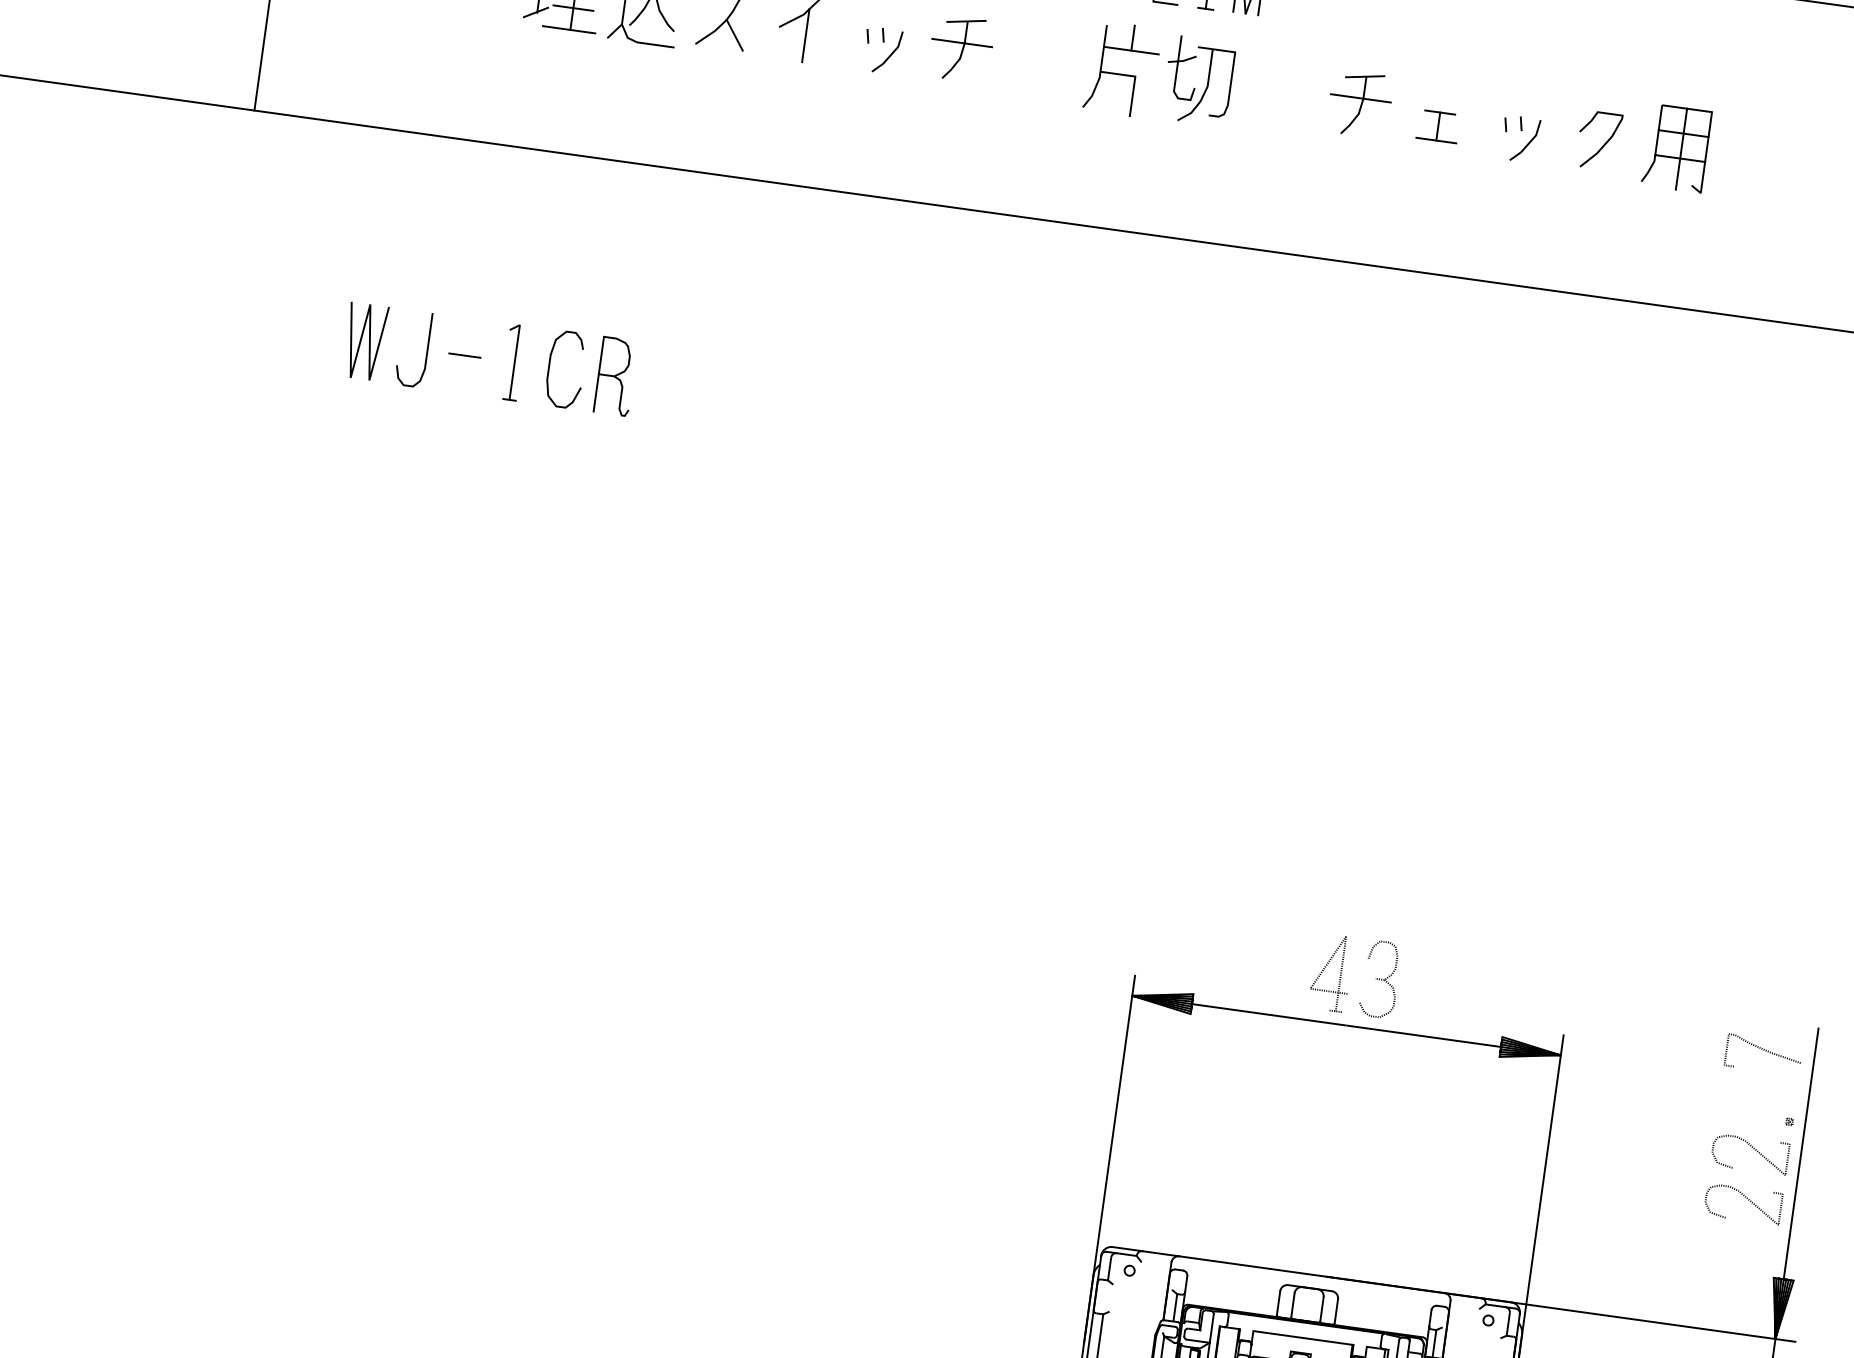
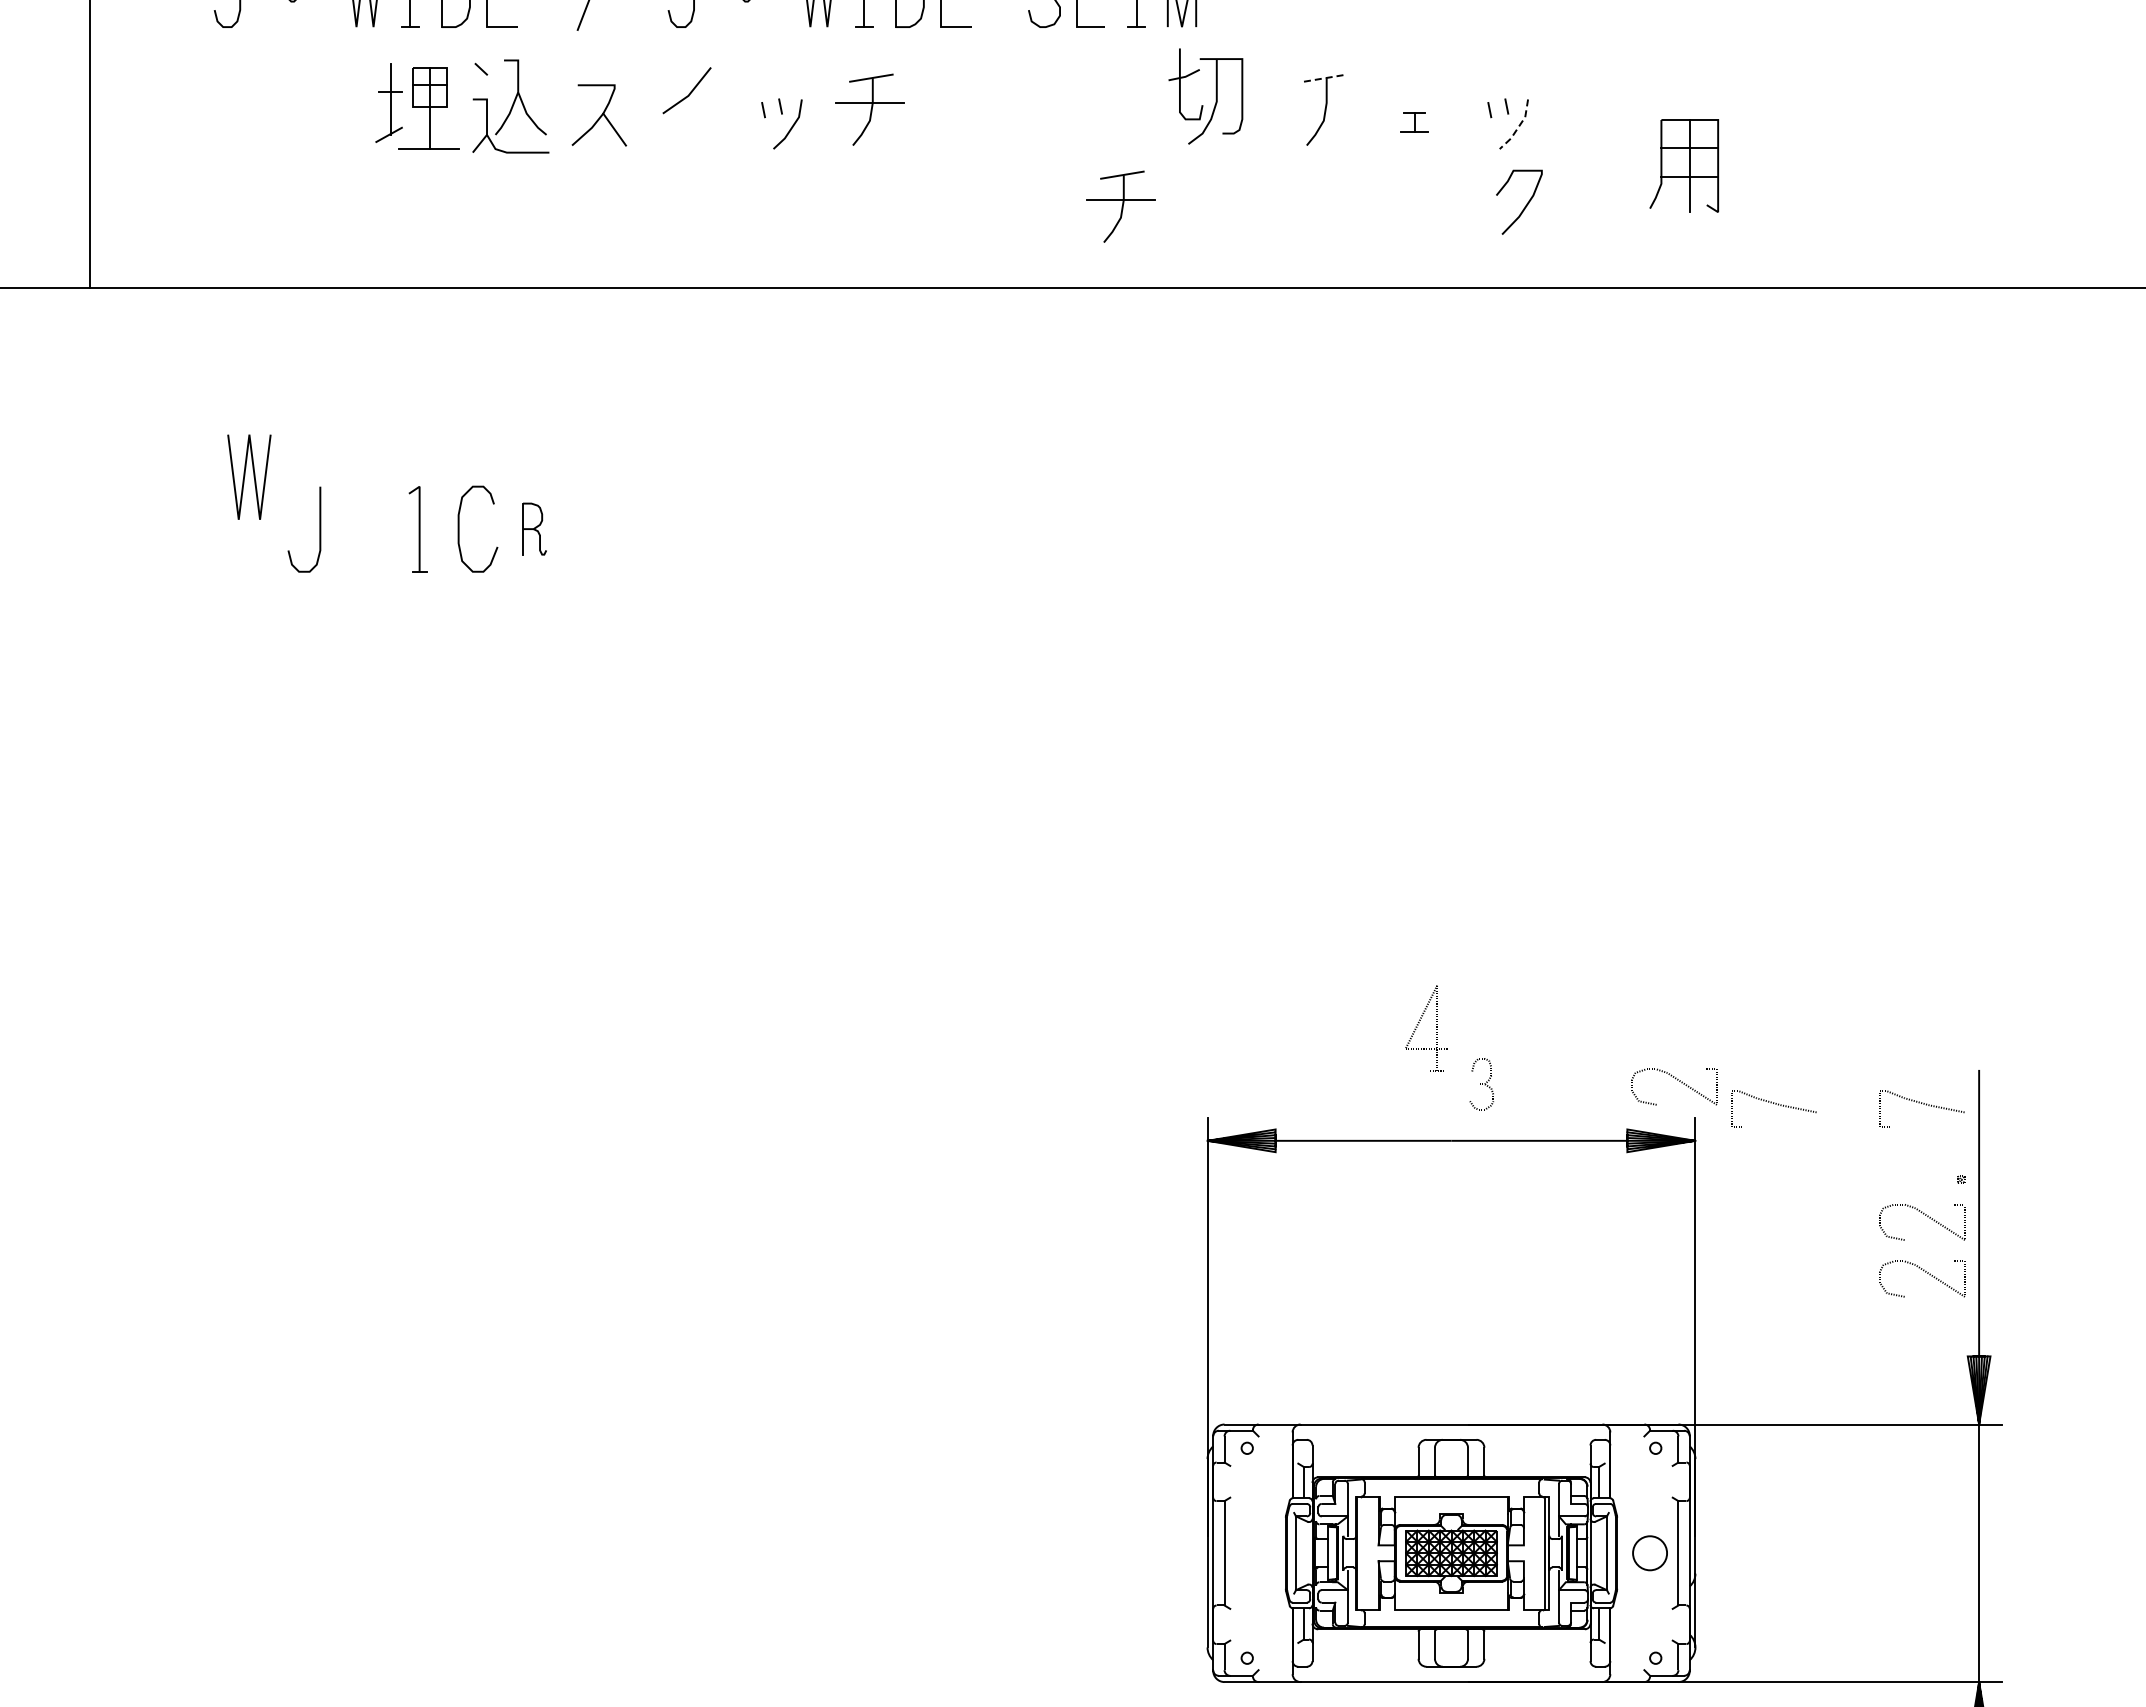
line: (572, 8) -> (429, 124), removed
line: (806, 35) -> (694, 118), removed
part: (1122, 69) -> (1052, 107), removed
line: (1365, 77) -> (1325, 78), solid -> dashed
part: (1195, 88) -> (1203, 105), moved
line: (1360, 98) -> (1323, 103), removed
part: (1438, 126) -> (1414, 122), size x0.6
line: (1528, 143) -> (1518, 127), solid -> dashed
curve: (1603, 144) -> (1524, 206), moved
part: (1676, 148) -> (1684, 165), moved
part: (1169, 164) -> (1120, 206), added
line: (361, 340) -> (245, 476), moved
line: (464, 355) -> (362, 529), removed
part: (615, 375) -> (534, 528), size x0.6
part: (1324, 969) -> (1418, 1025), moved
part: (1379, 979) -> (1481, 1084), size x0.6
curve: (1552, 1000) -> (1677, 1080), added
curve: (1635, 1033) -> (1775, 1104), added

